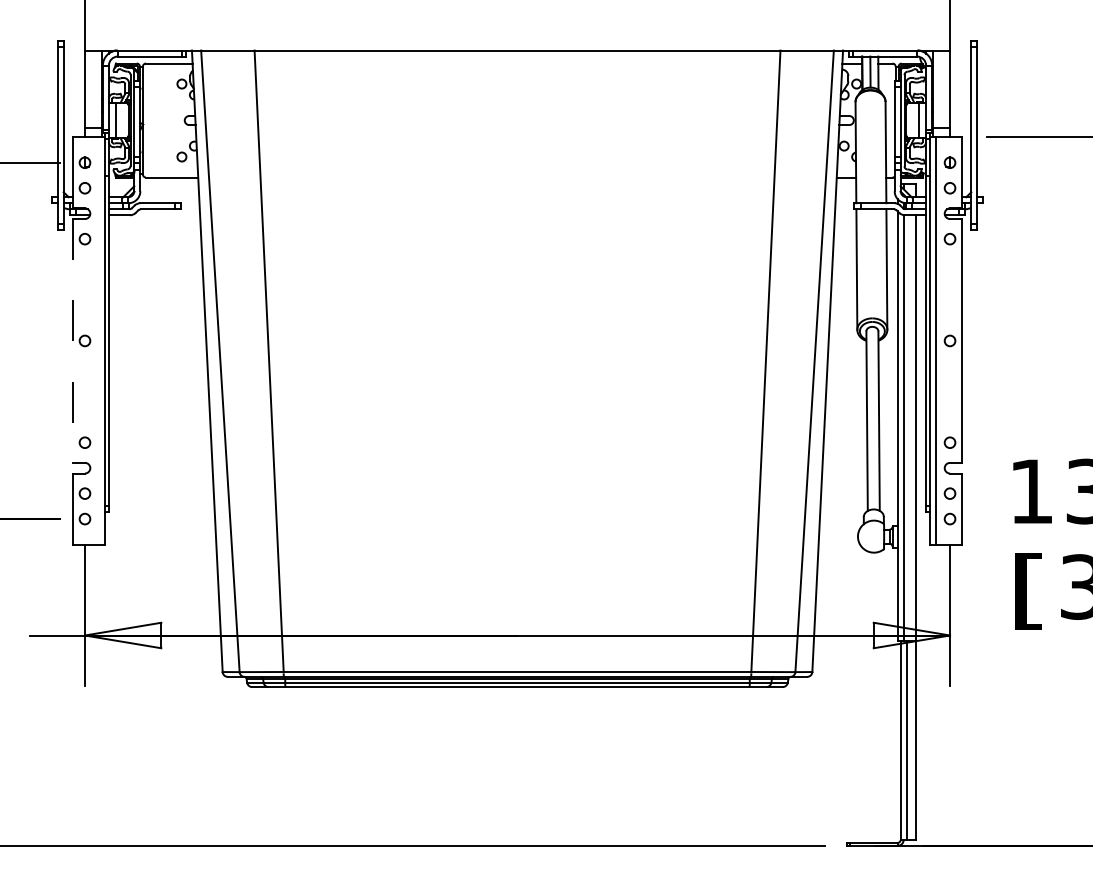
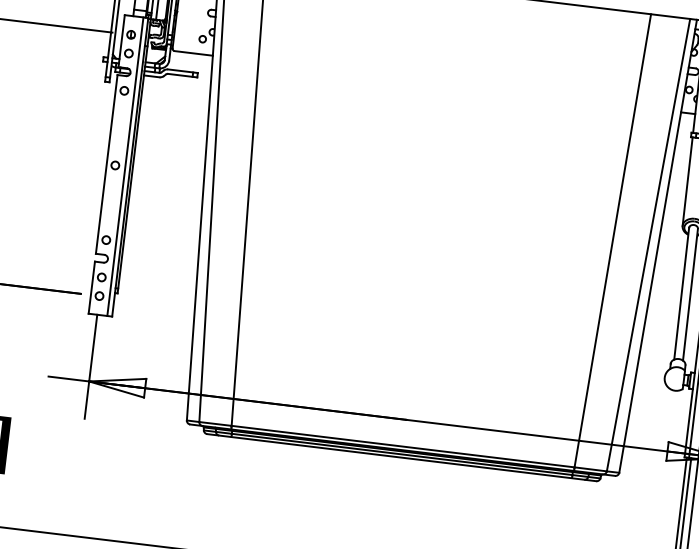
line: (73, 340) -> (106, 164), dashed -> solid
line: (98, 340) -> (125, 166), added

